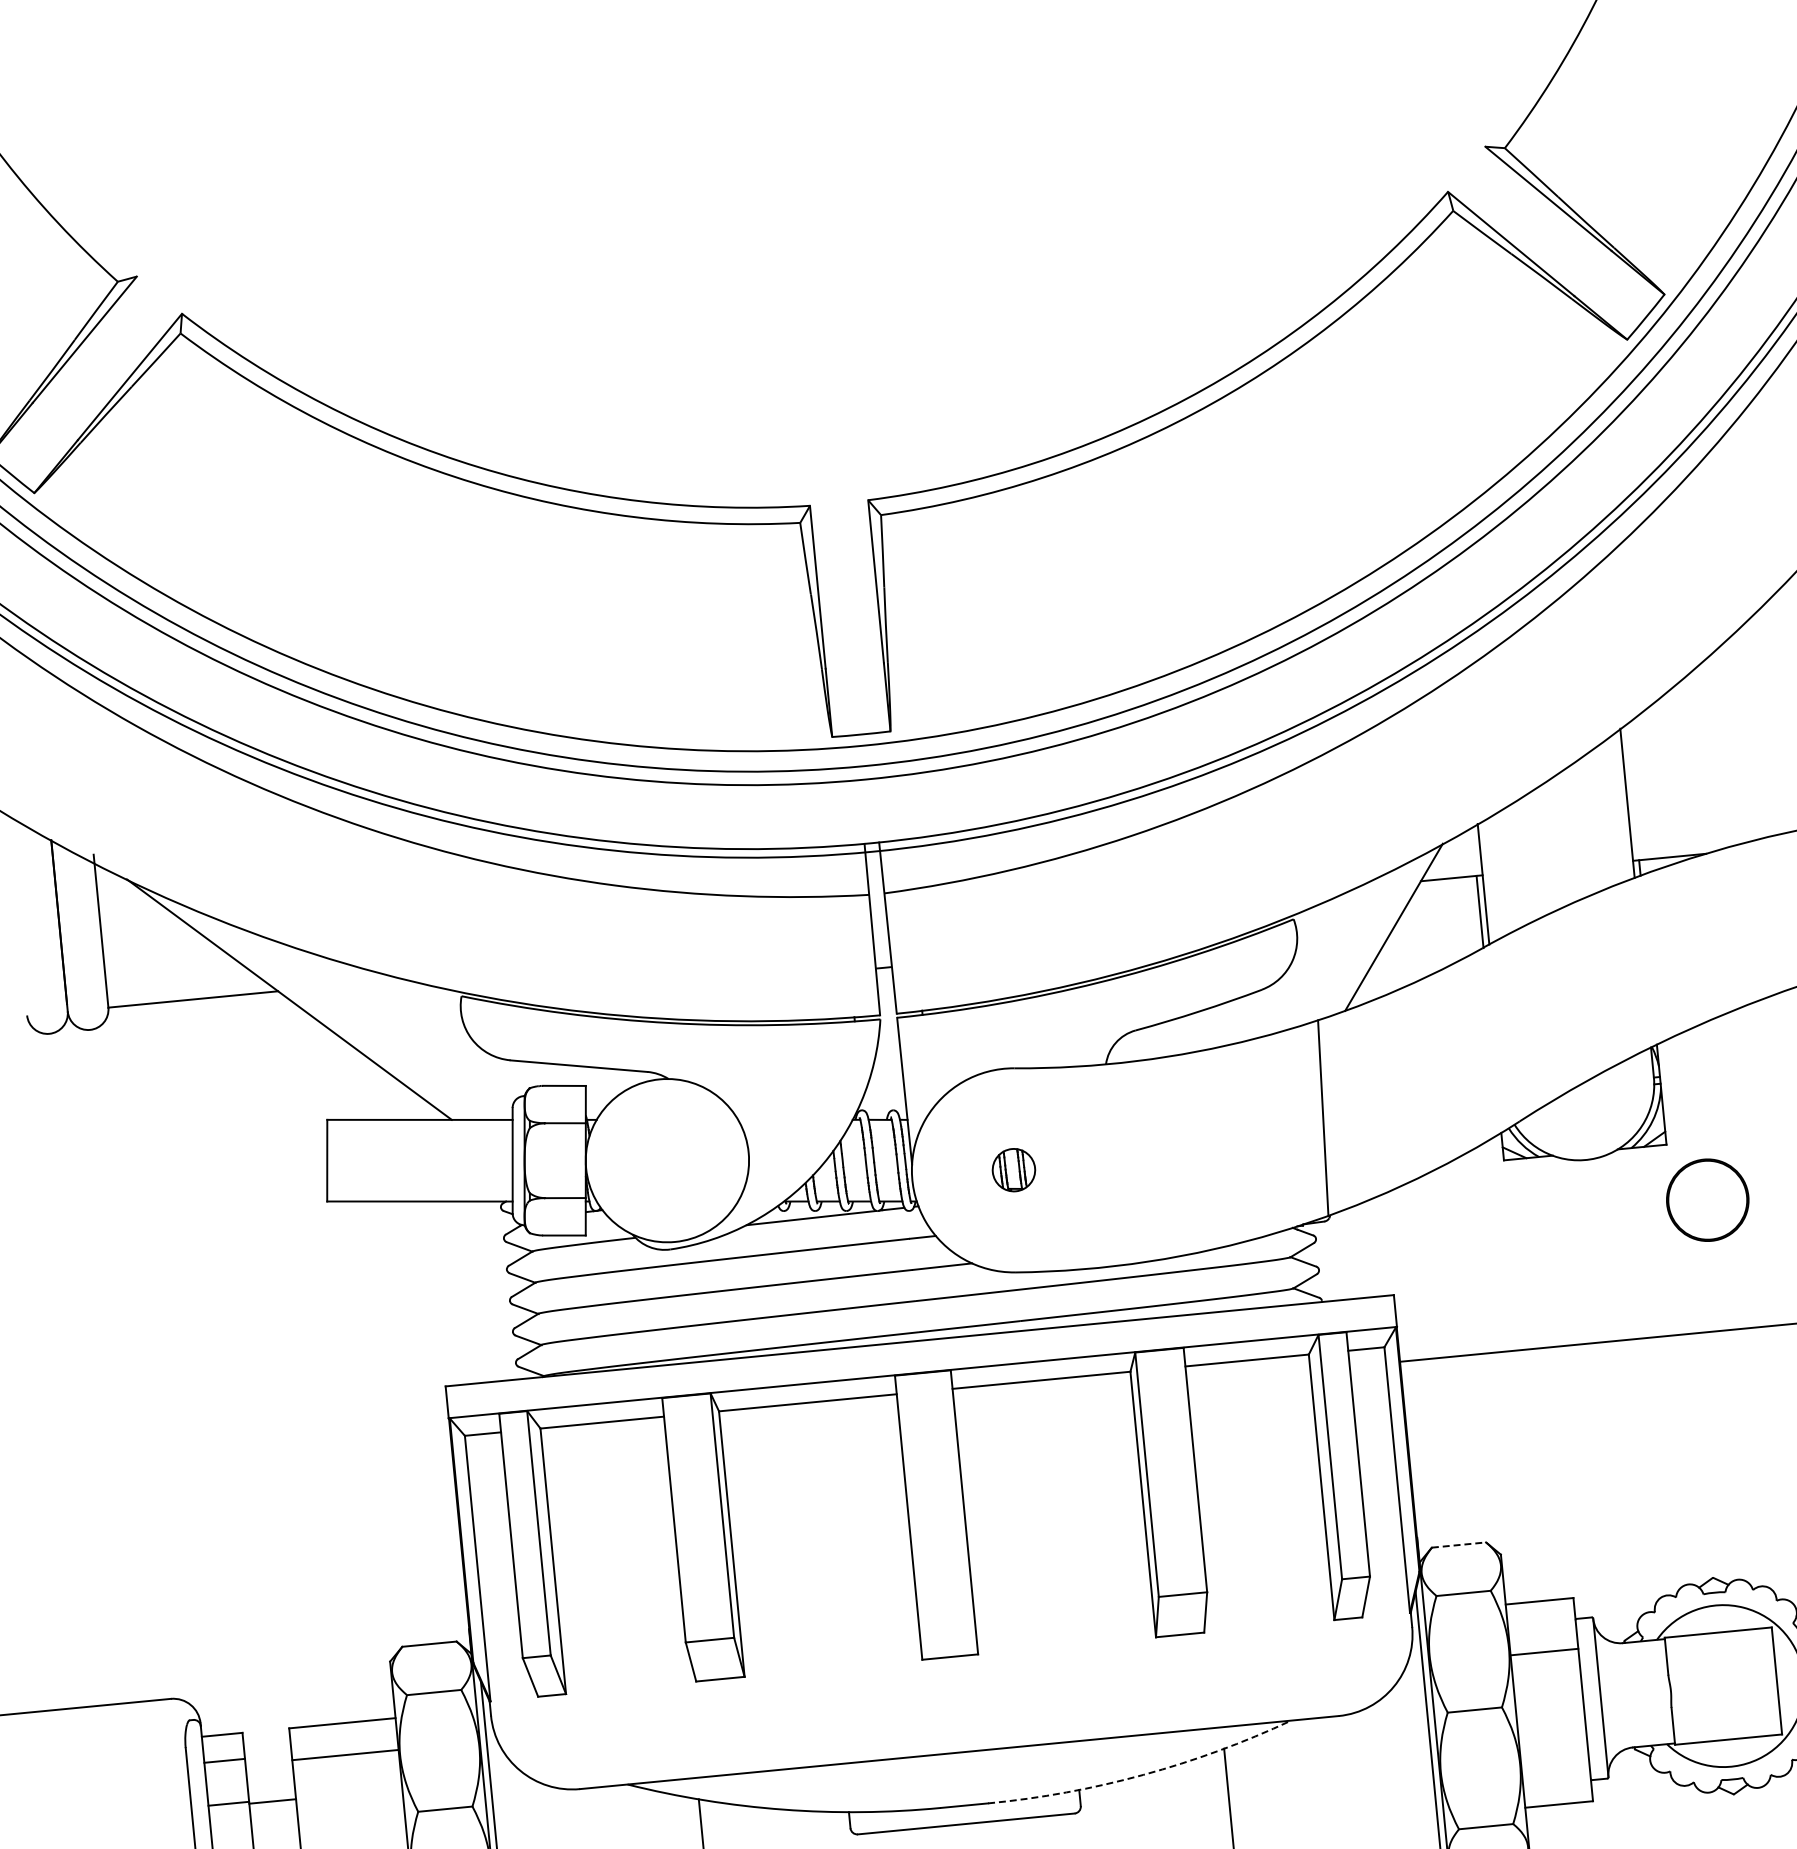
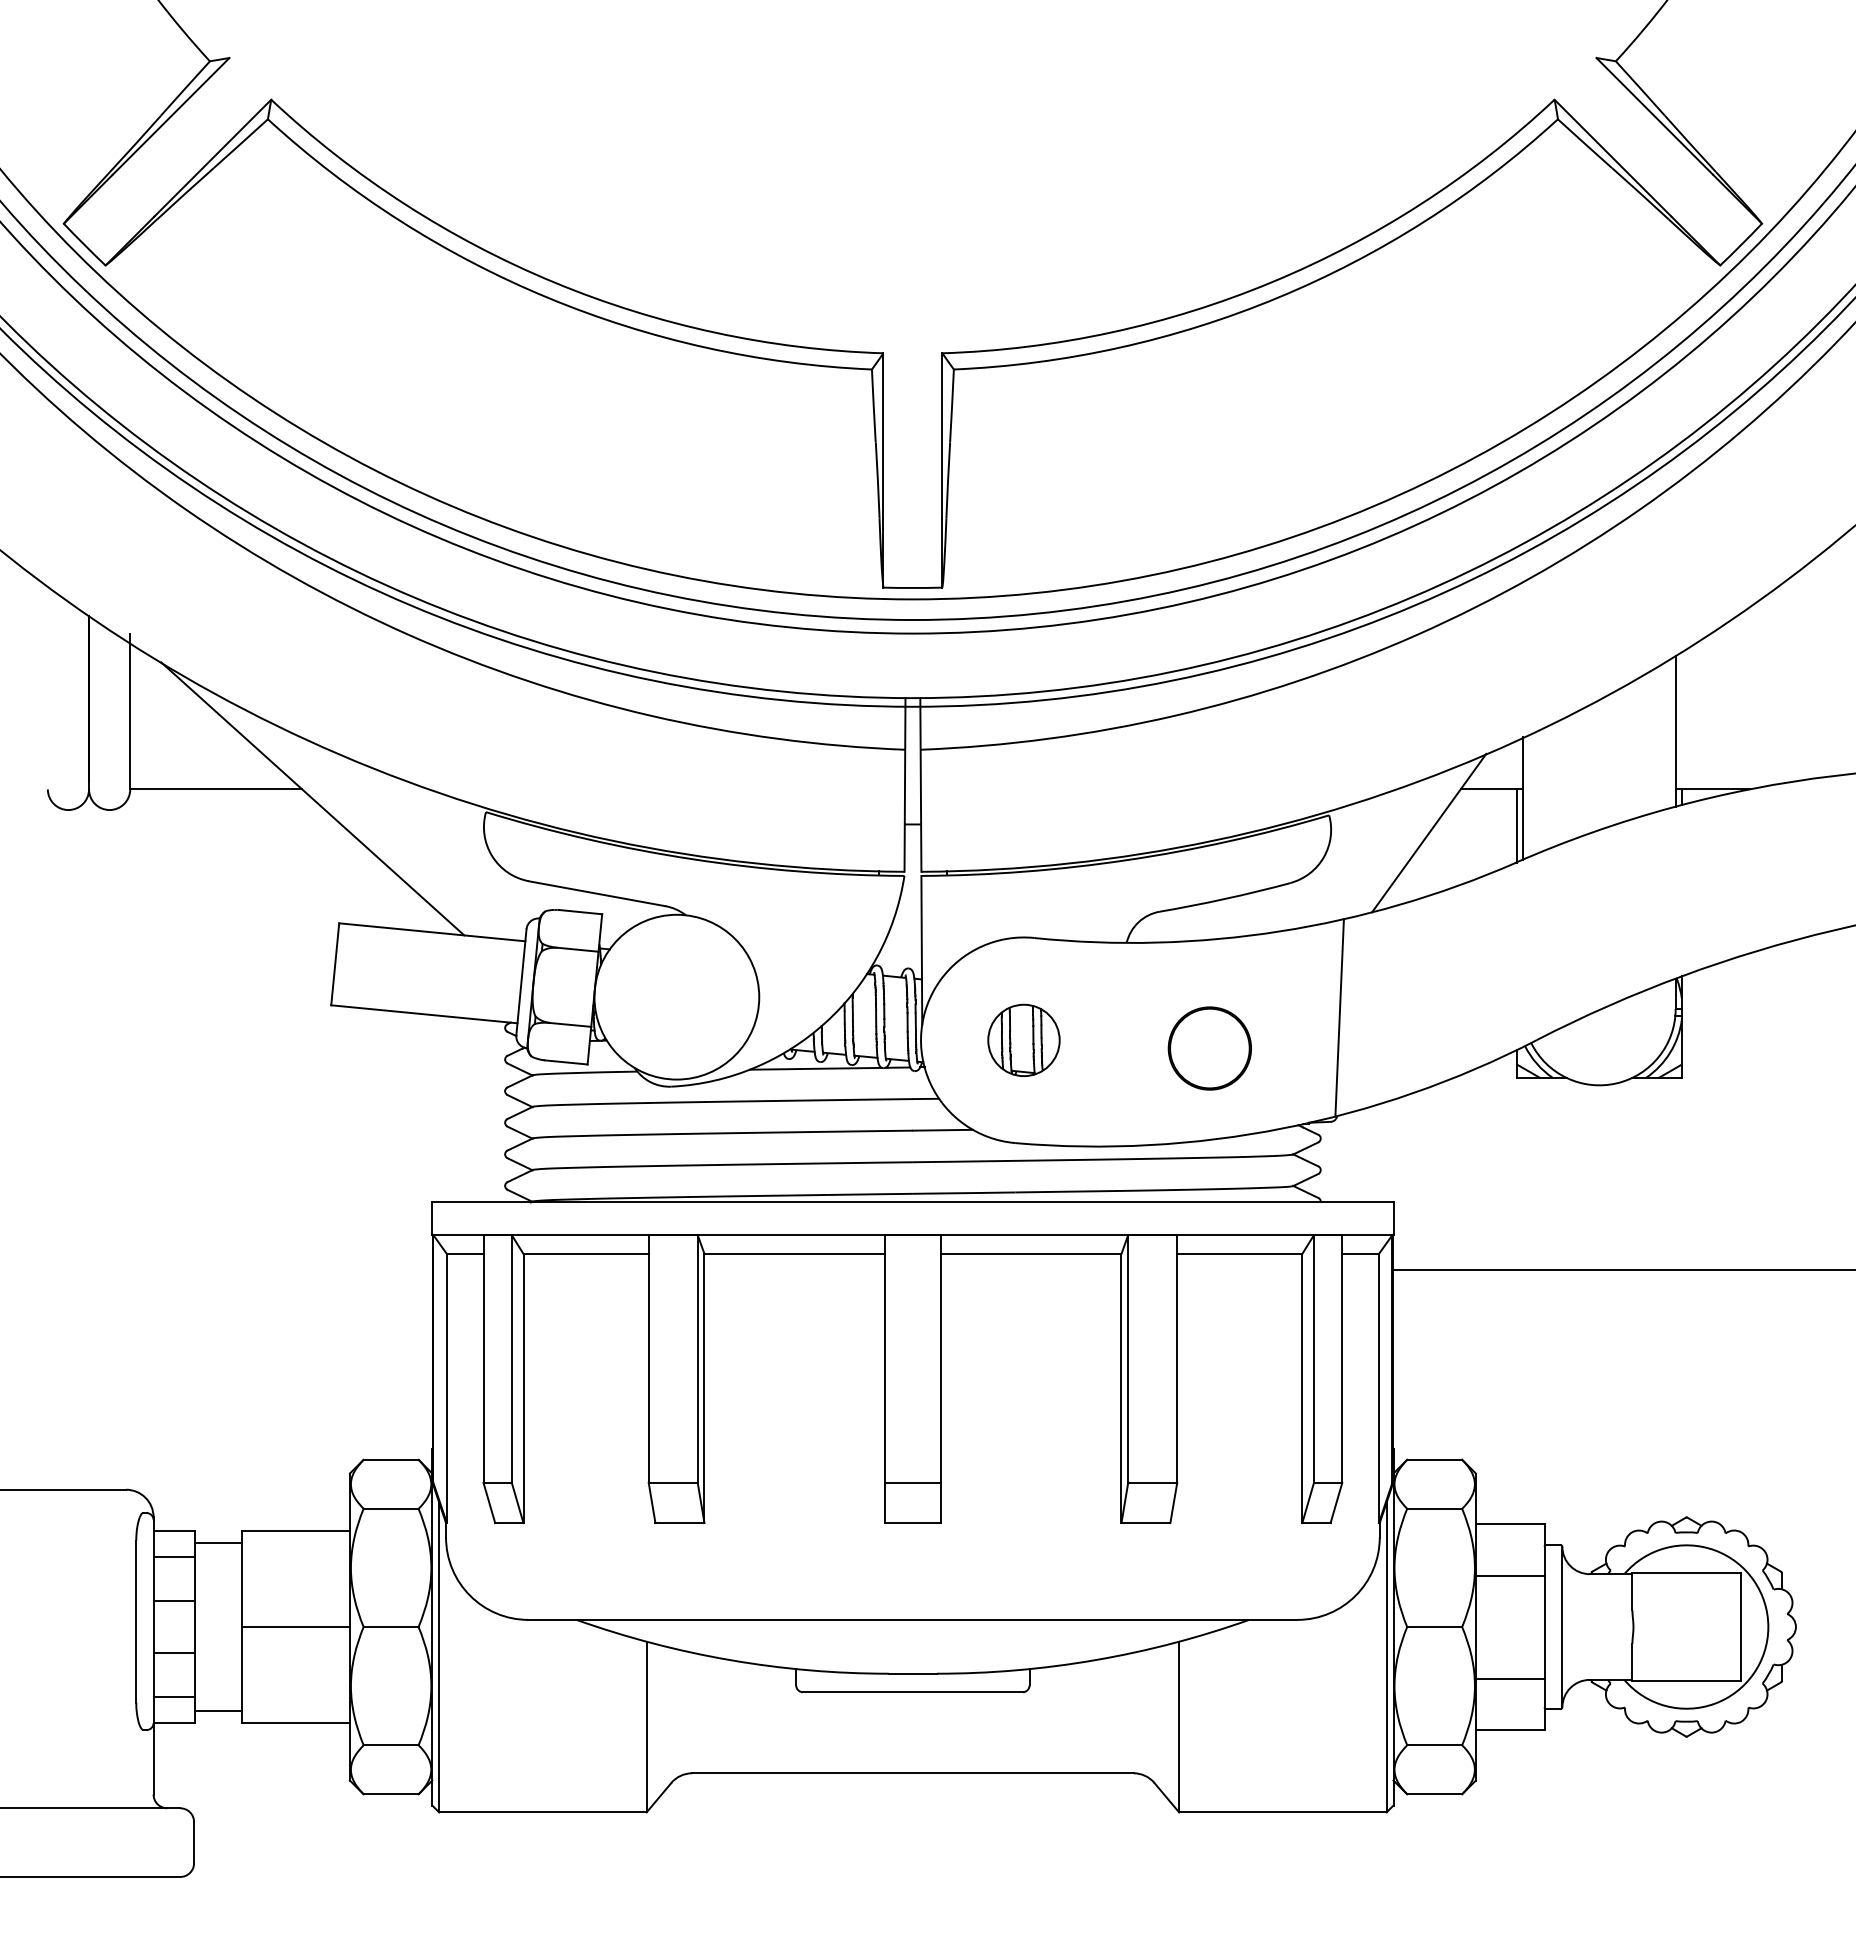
part: (1013, 1169) -> (1023, 1039), size x1.67
part: (1707, 1200) -> (1209, 1048), moved
line: (1459, 1544) -> (1435, 1459), dashed -> solid
line: (945, 1617) -> (912, 1482), added
line: (1553, 1753) -> (1509, 1678), added
line: (344, 1755) -> (295, 1627), moved
arc: (1143, 1775) -> (1095, 1660), dashed -> solid
line: (272, 1801) -> (218, 1542), moved

